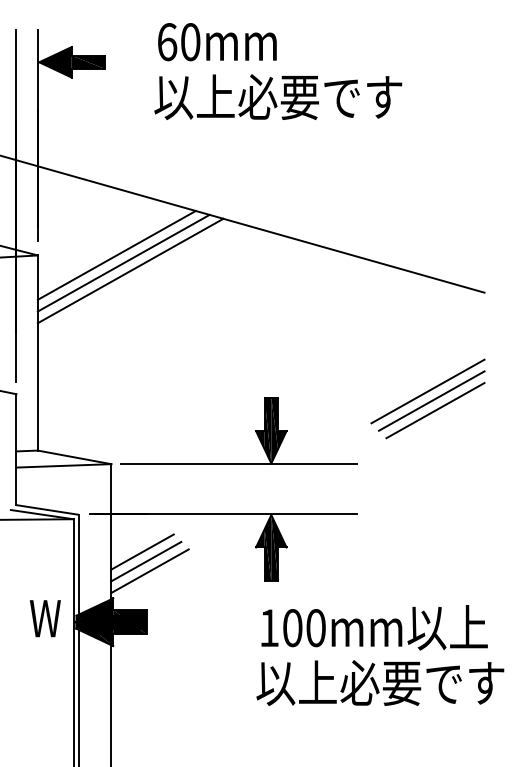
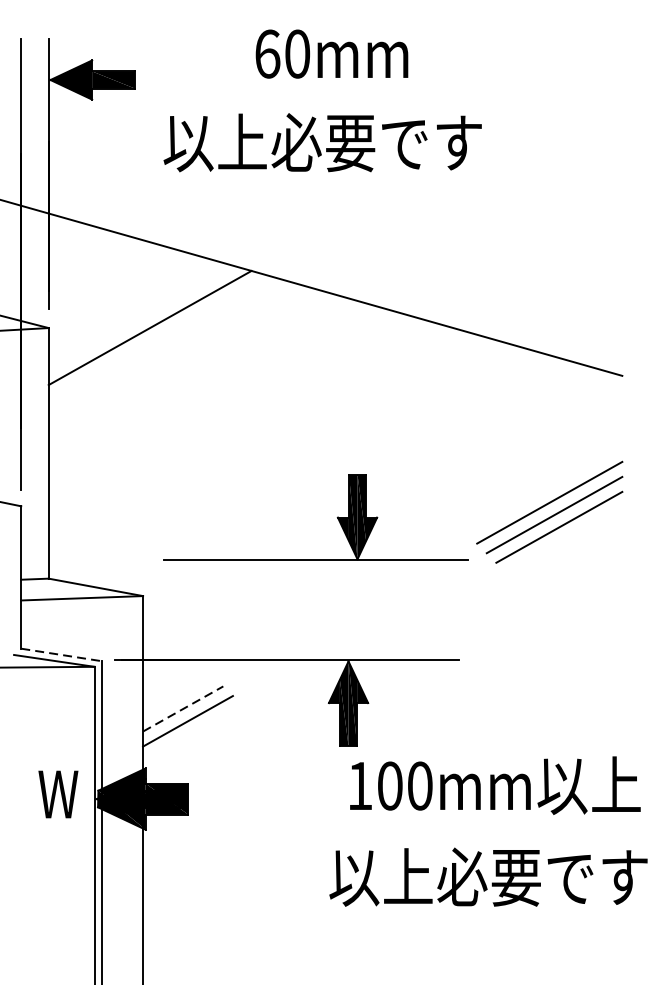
text: (217, 42) -> (332, 54), moved
text: (278, 96) -> (323, 141), moved
line: (123, 262) -> (158, 337), removed
line: (130, 270) -> (167, 347), removed
part: (255, 430) -> (337, 516), moved
line: (47, 509) -> (61, 654), solid -> dashed
line: (142, 552) -> (183, 709), solid -> dashed
line: (149, 571) -> (192, 733), removed
text: (374, 627) -> (495, 785), moved

